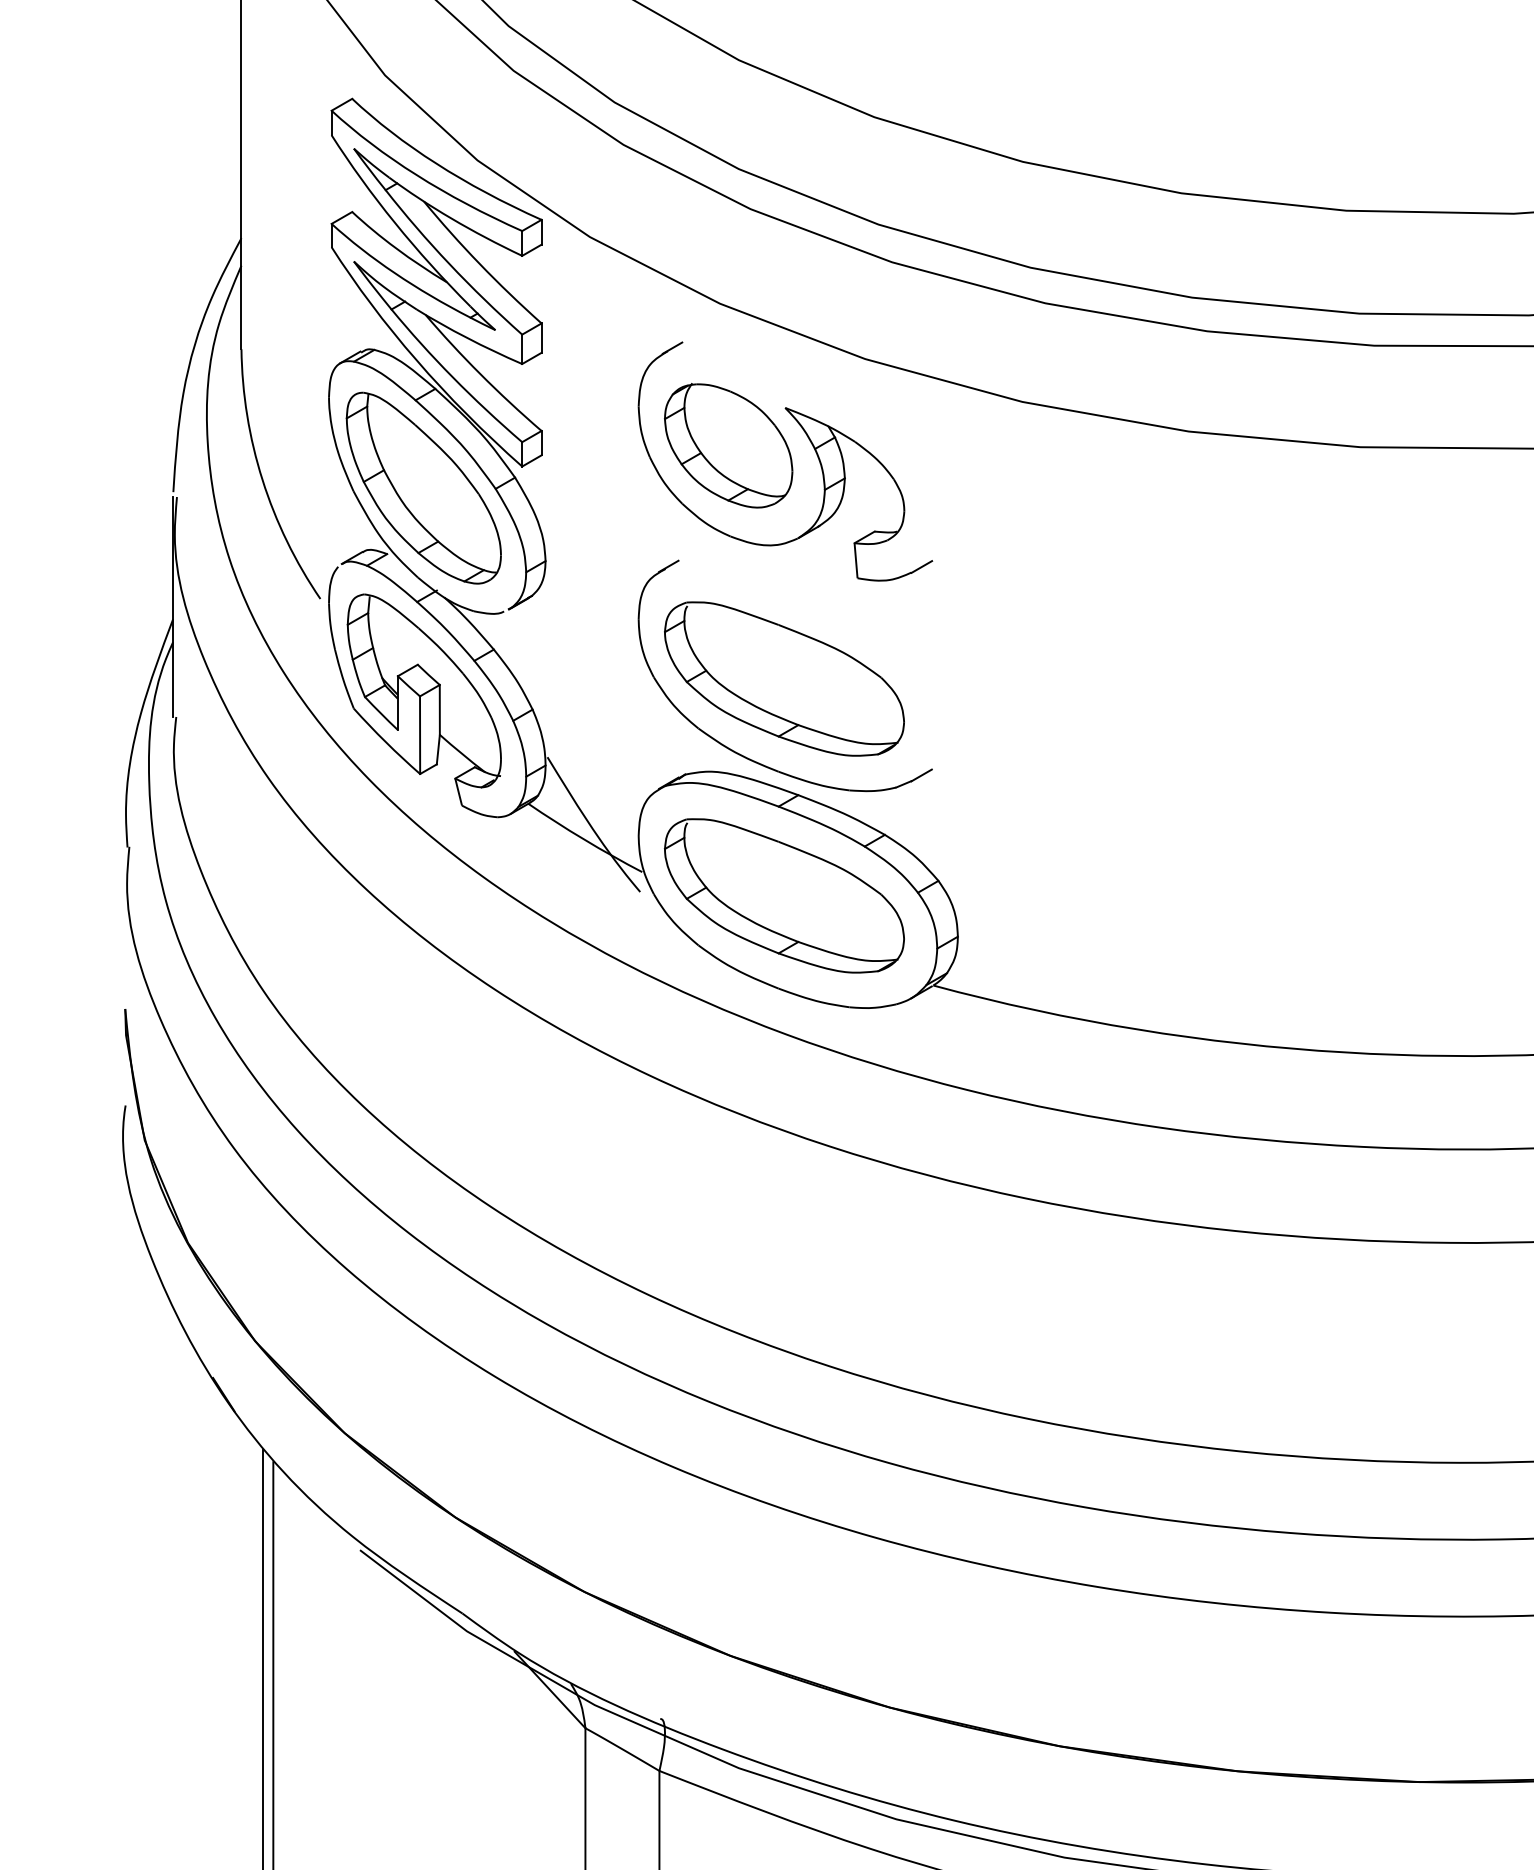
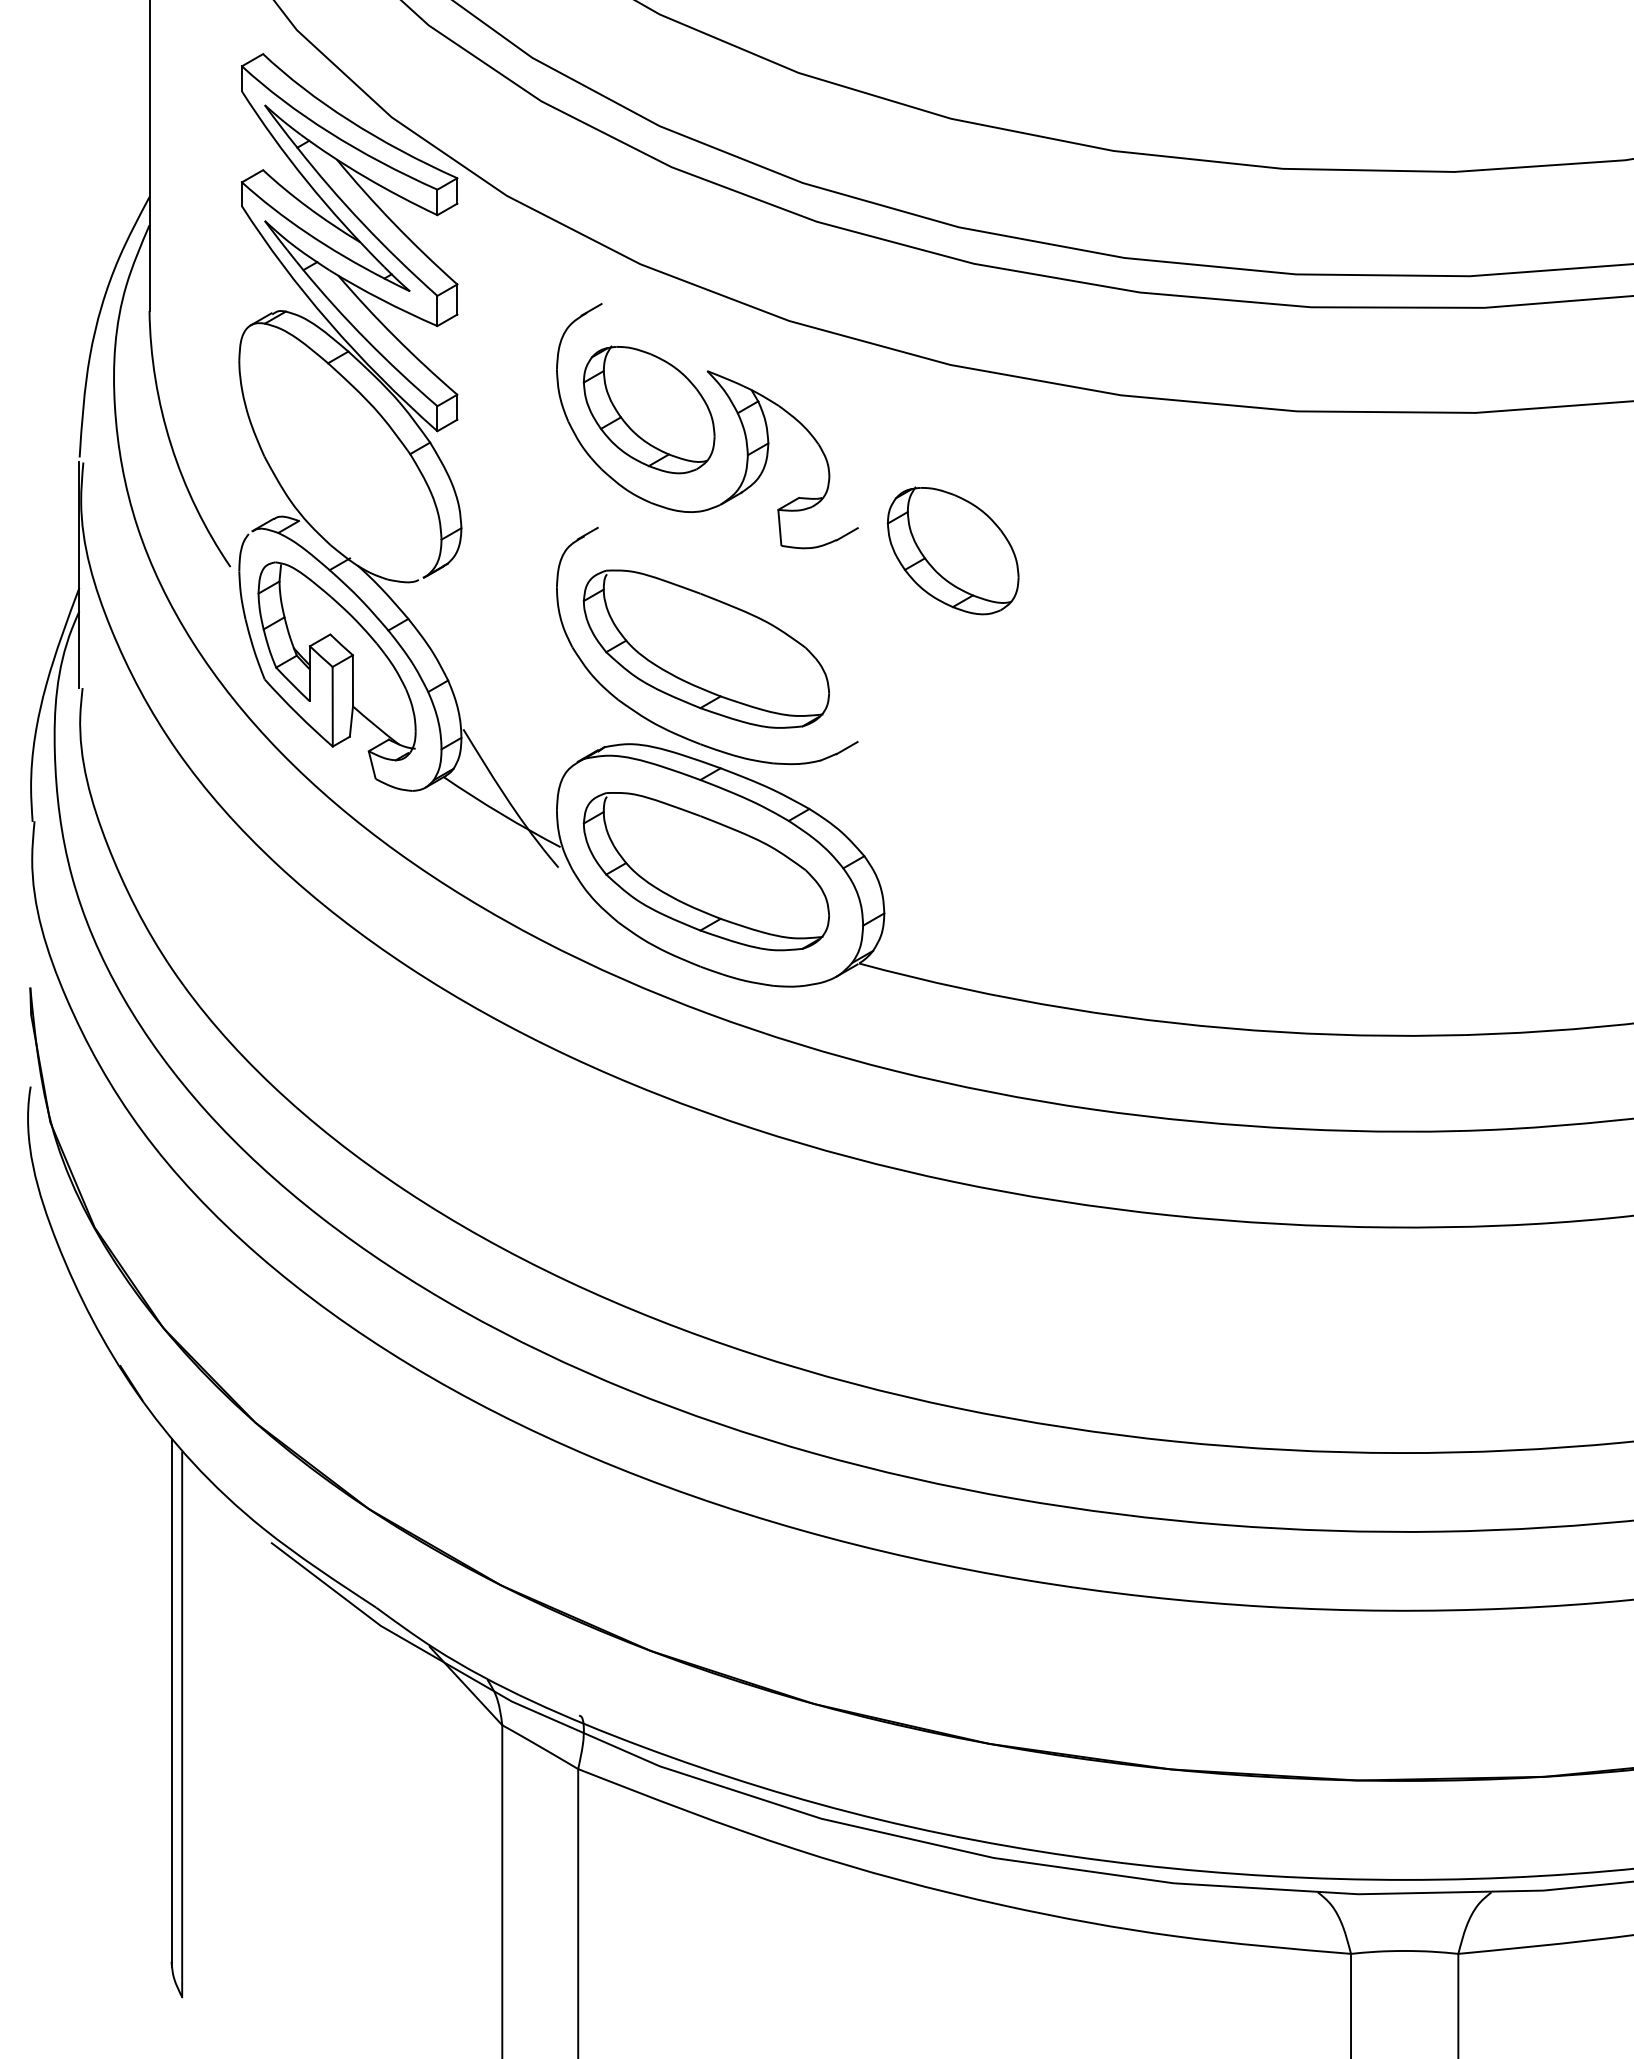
part: (423, 488) -> (336, 453), removed
part: (1024, 582) -> (952, 550), added

